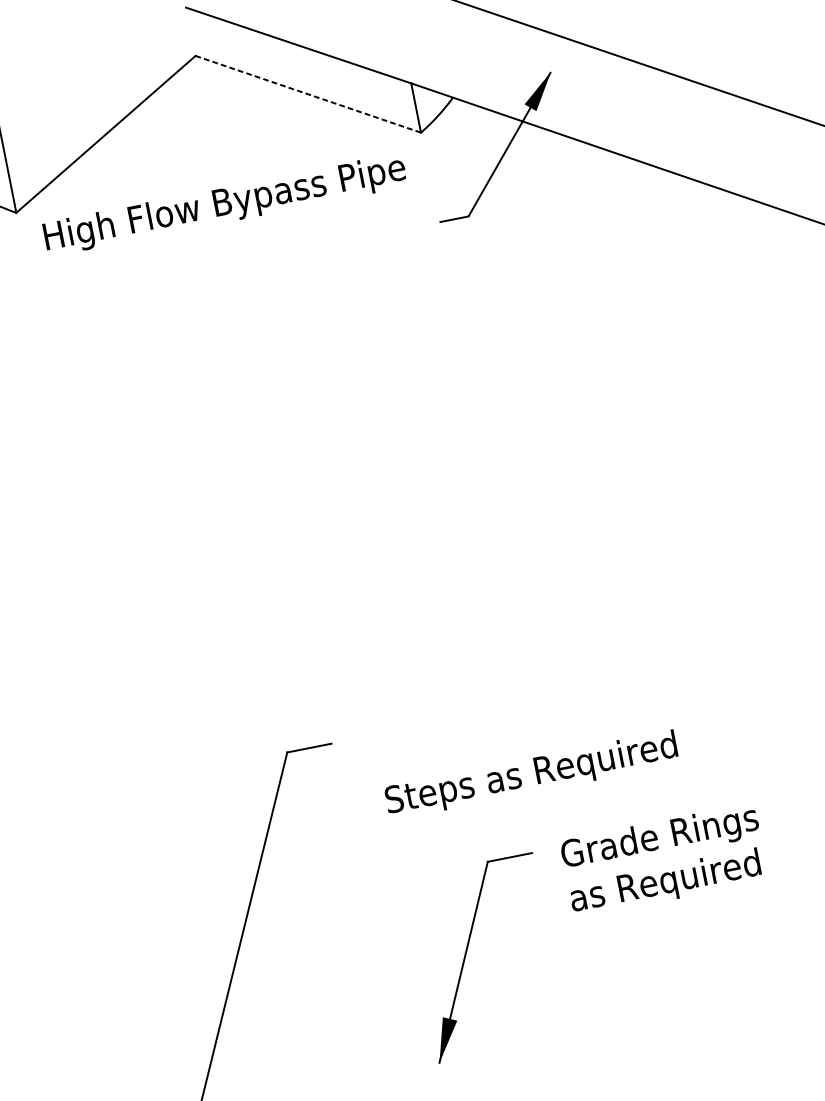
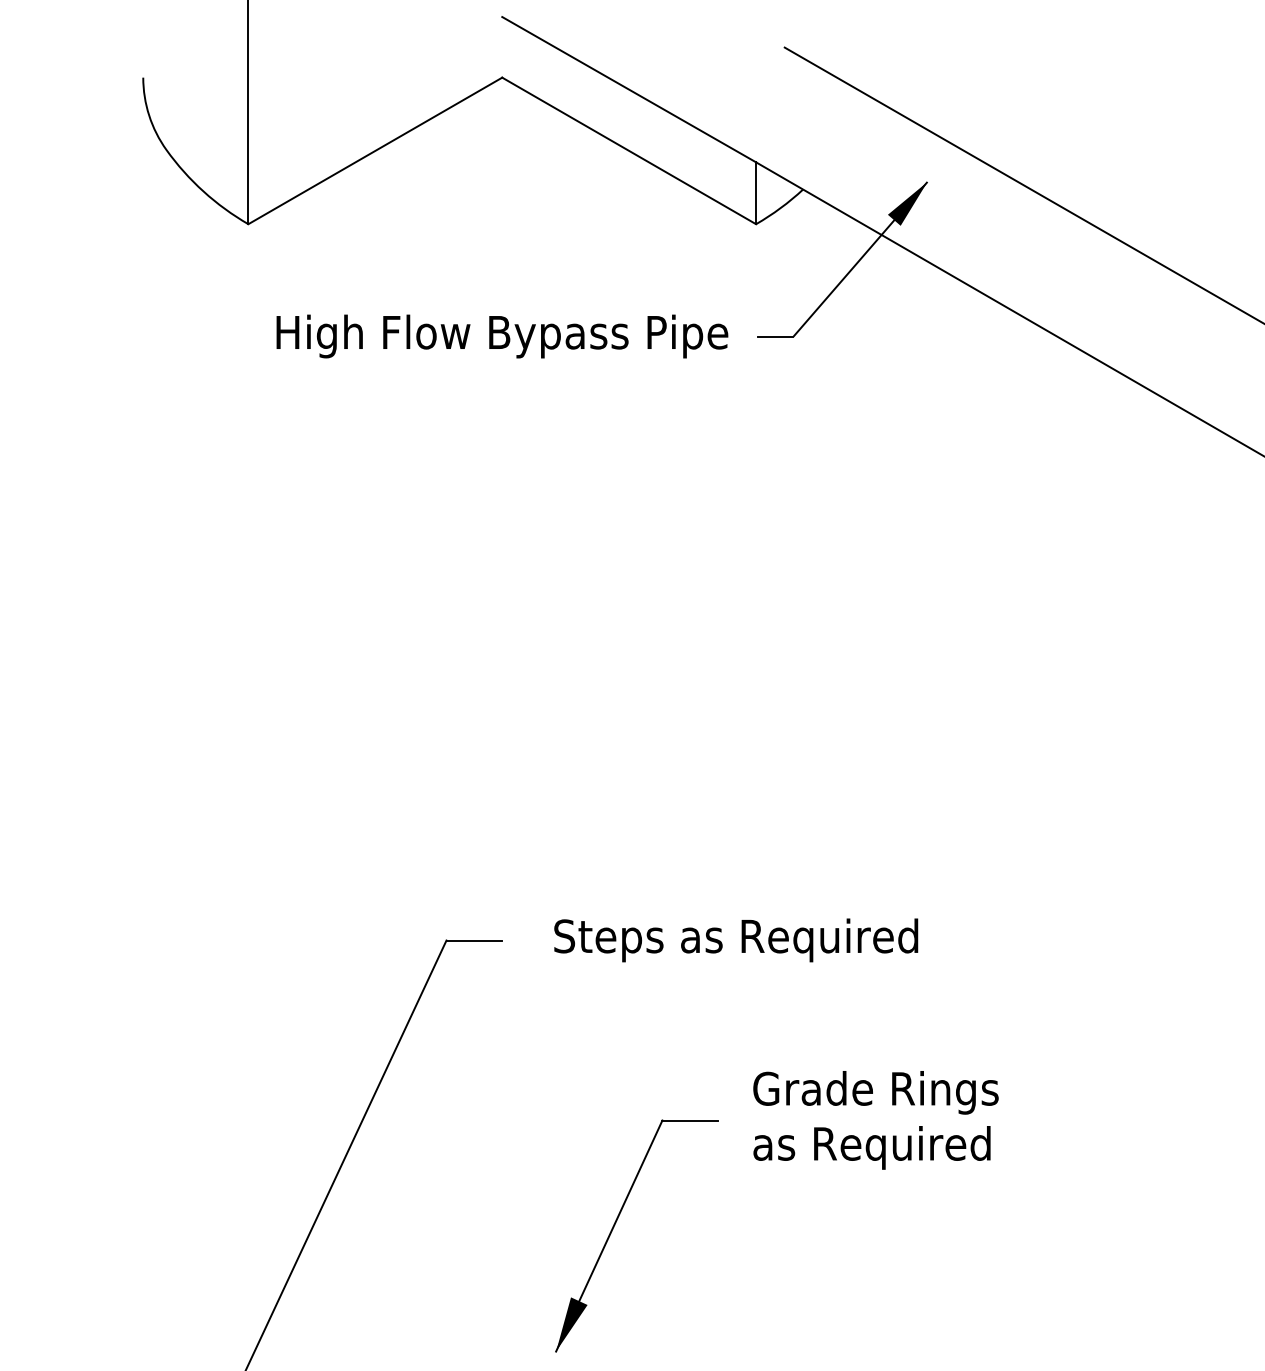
line: (308, 93) -> (629, 150), dashed -> solid
text: (225, 204) -> (502, 336), moved
text: (532, 775) -> (736, 940), moved
text: (664, 860) -> (875, 1120), moved

